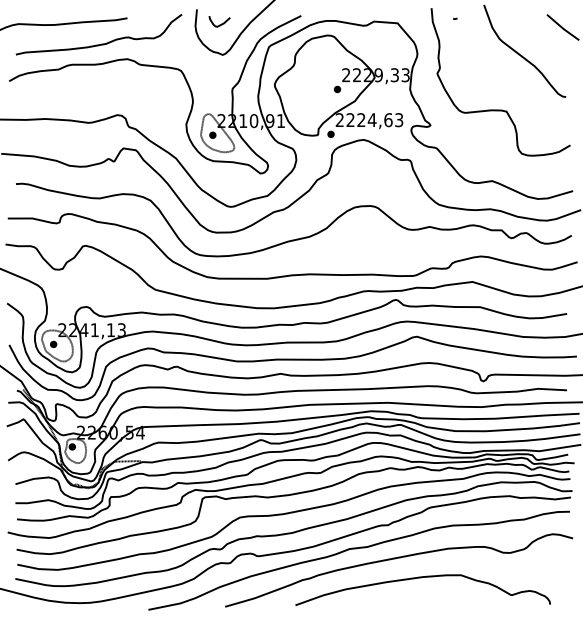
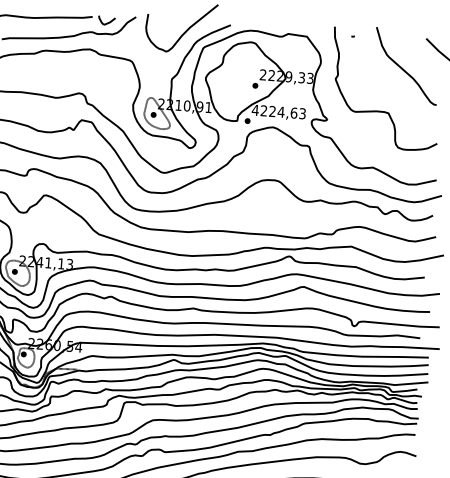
curve: (221, 23) -> (108, 22), moved
text: (339, 119) -> (255, 109), 2224,63 -> 4224,63

